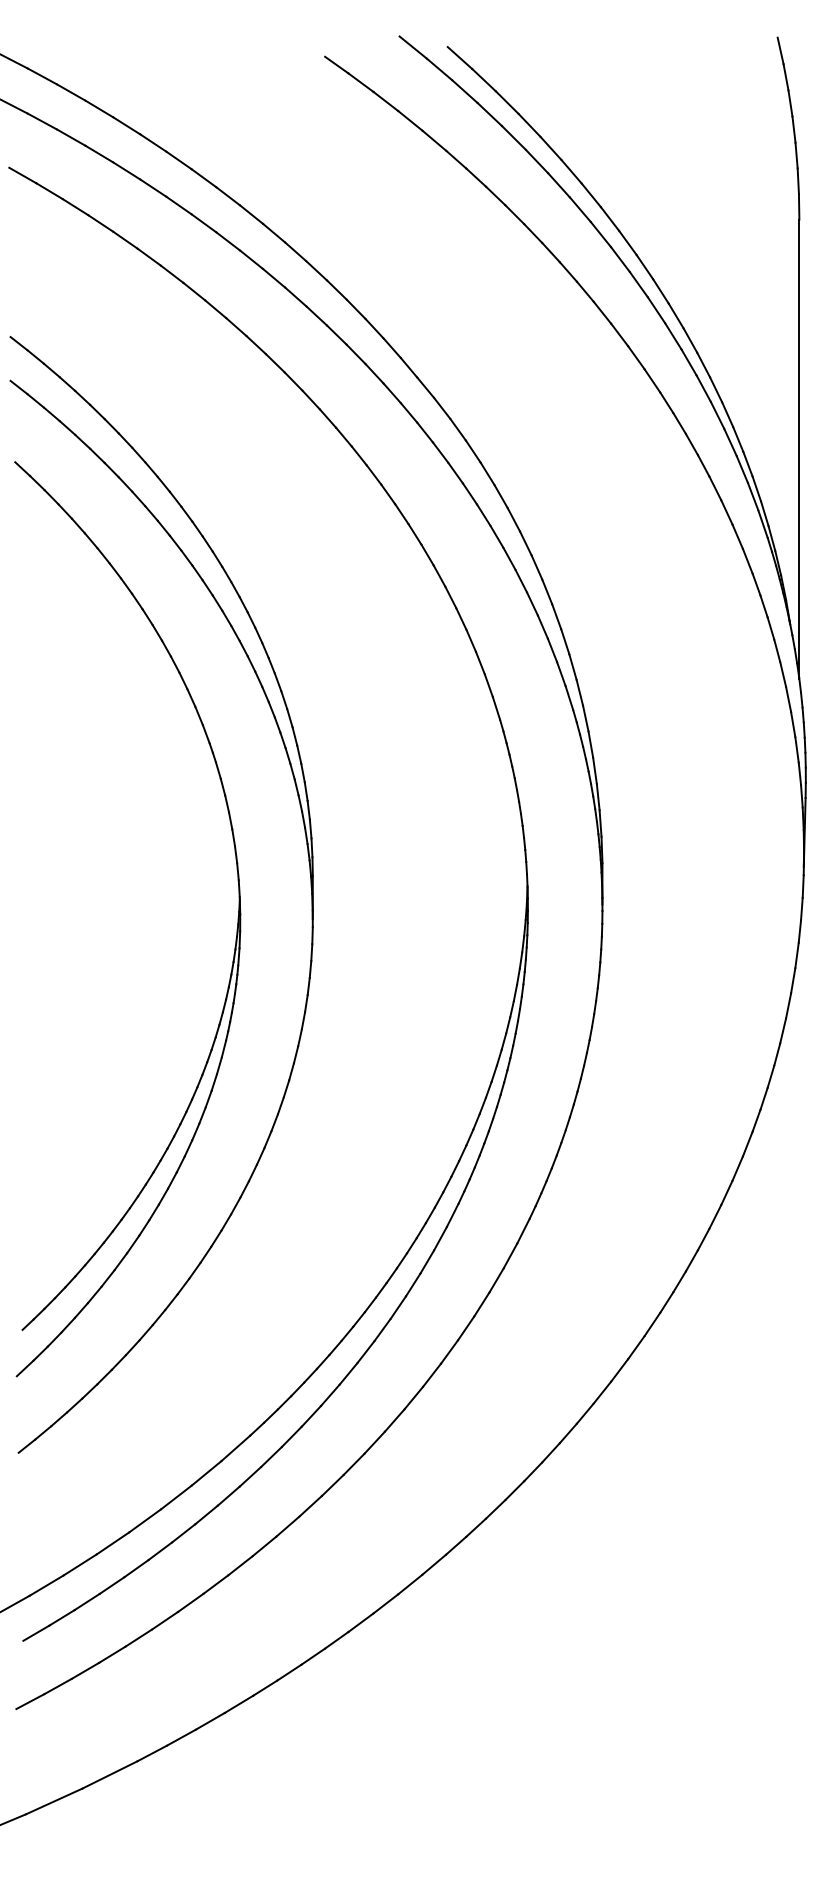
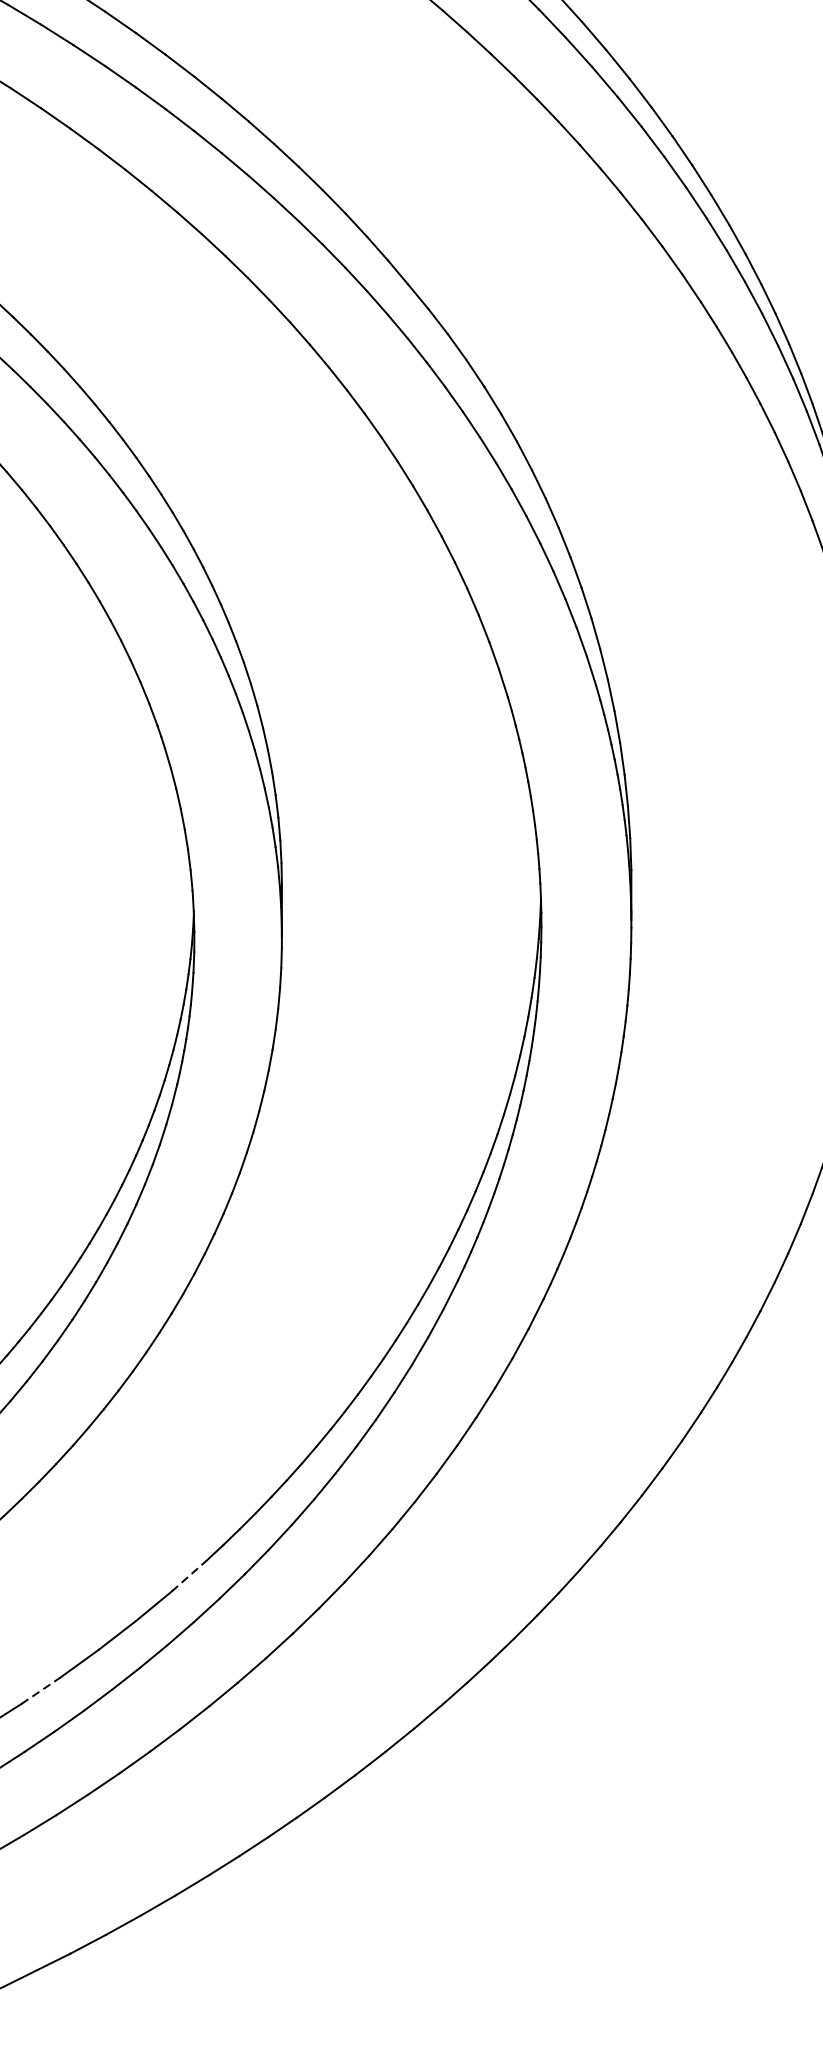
line: (236, 1448) -> (189, 1576), solid -> dashed
line: (113, 1543) -> (41, 1690), solid -> dashed

